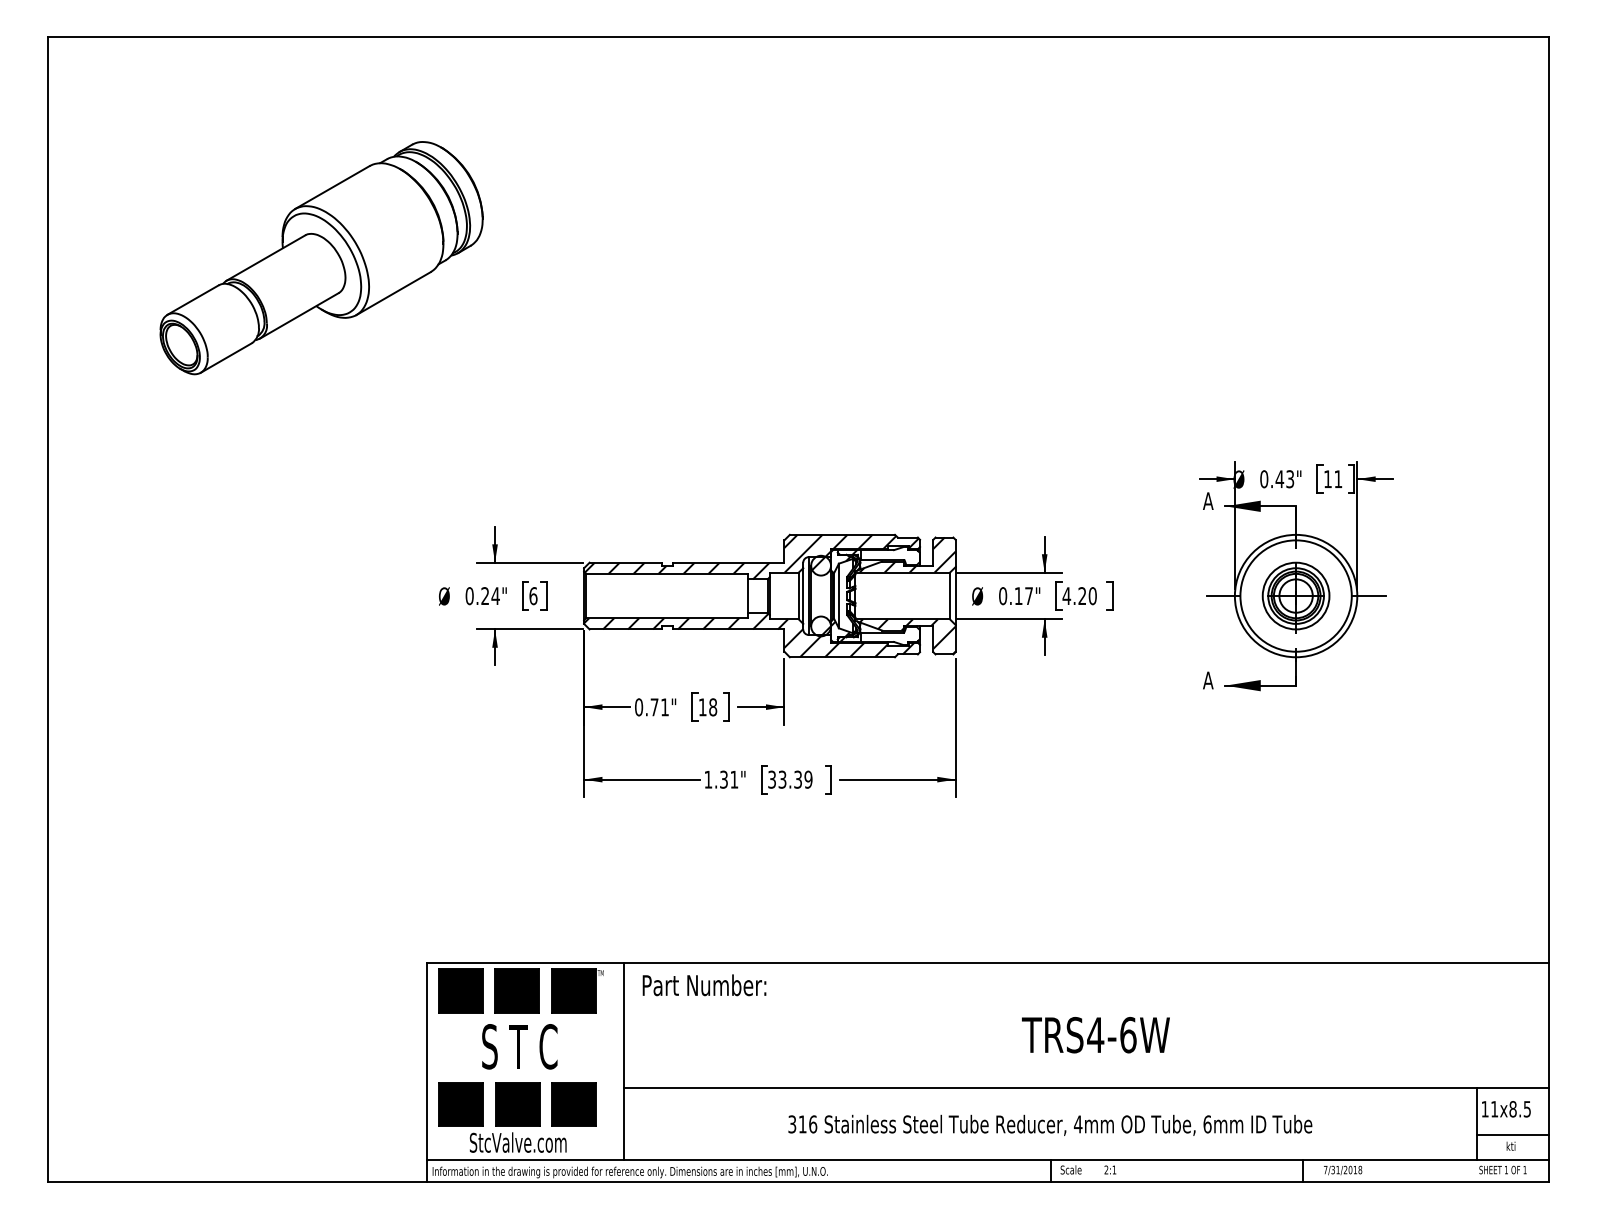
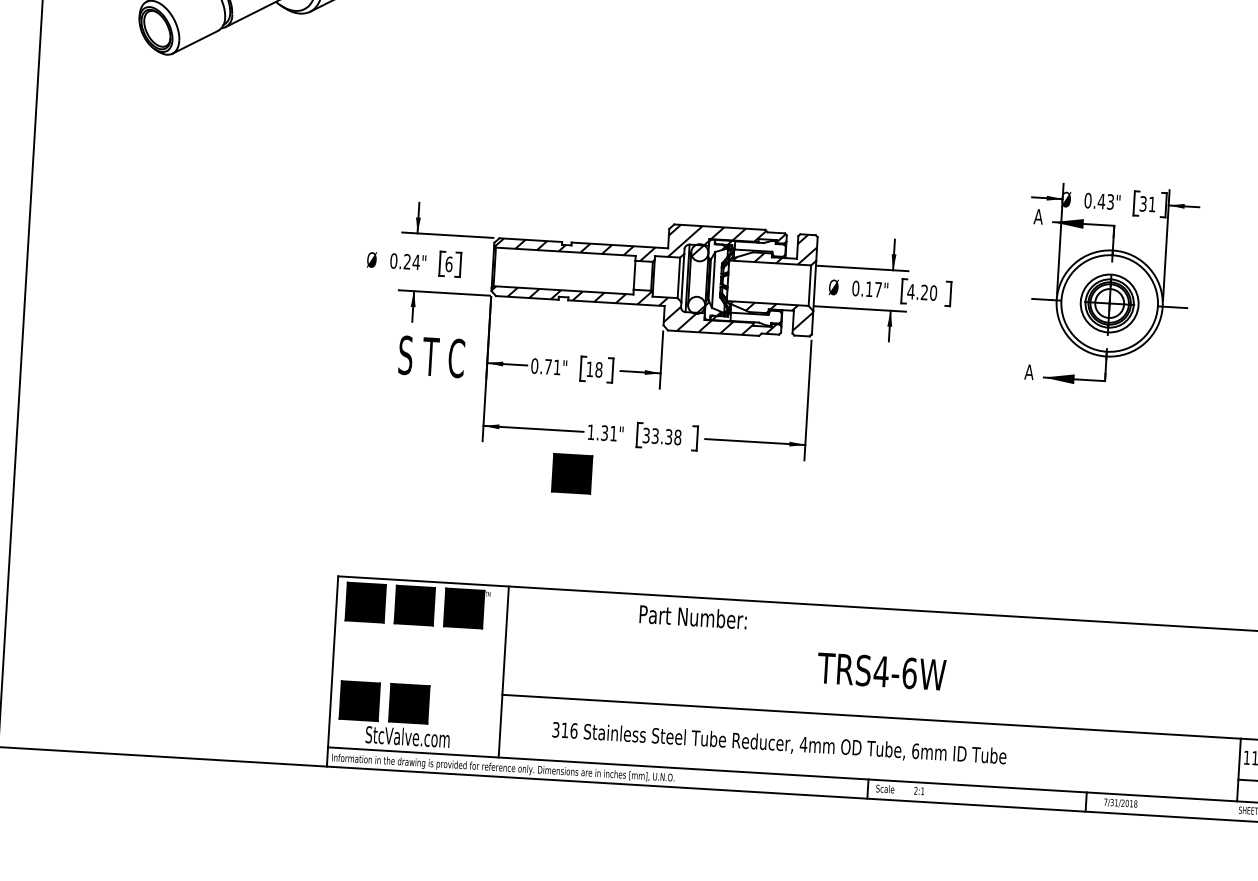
text: (1327, 479) -> (1142, 204), 11 -> 31
text: (808, 779) -> (677, 437), 33.39 -> 33.38
text: (704, 985) -> (693, 617), moved
text: (1095, 1035) -> (881, 671), moved
text: (519, 1046) -> (431, 356), moved
part: (573, 1104) -> (571, 473), moved
text: (1050, 1124) -> (779, 743), moved

